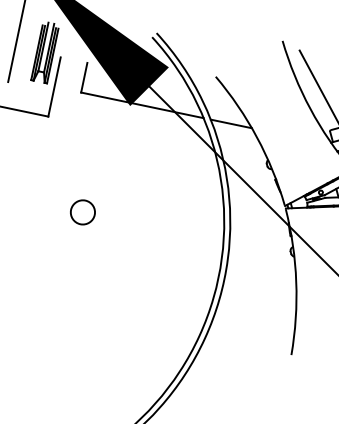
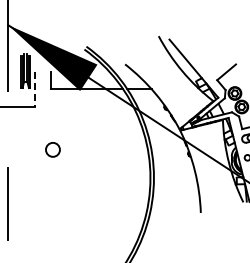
line: (55, 87) -> (35, 89), solid -> dashed
circle: (82, 211) -> (52, 149), moved

